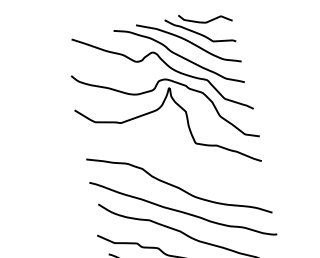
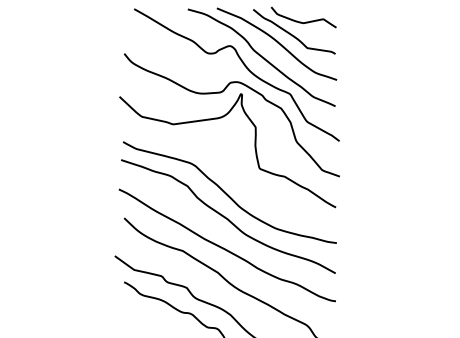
curve: (174, 168) -> (227, 193), added

